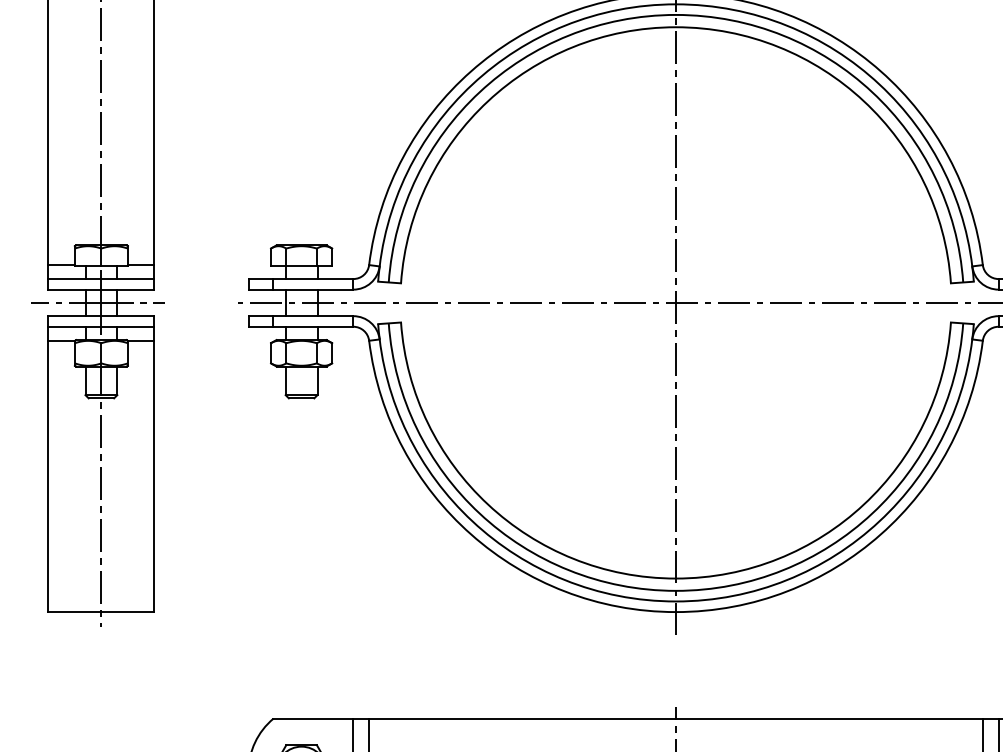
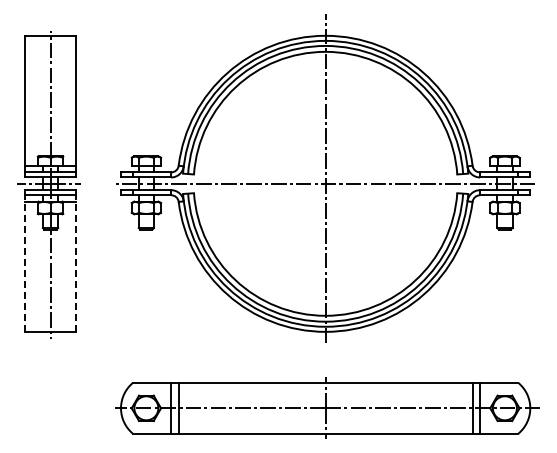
line: (49, 469) -> (25, 263), solid -> dashed
line: (153, 469) -> (75, 263), solid -> dashed

